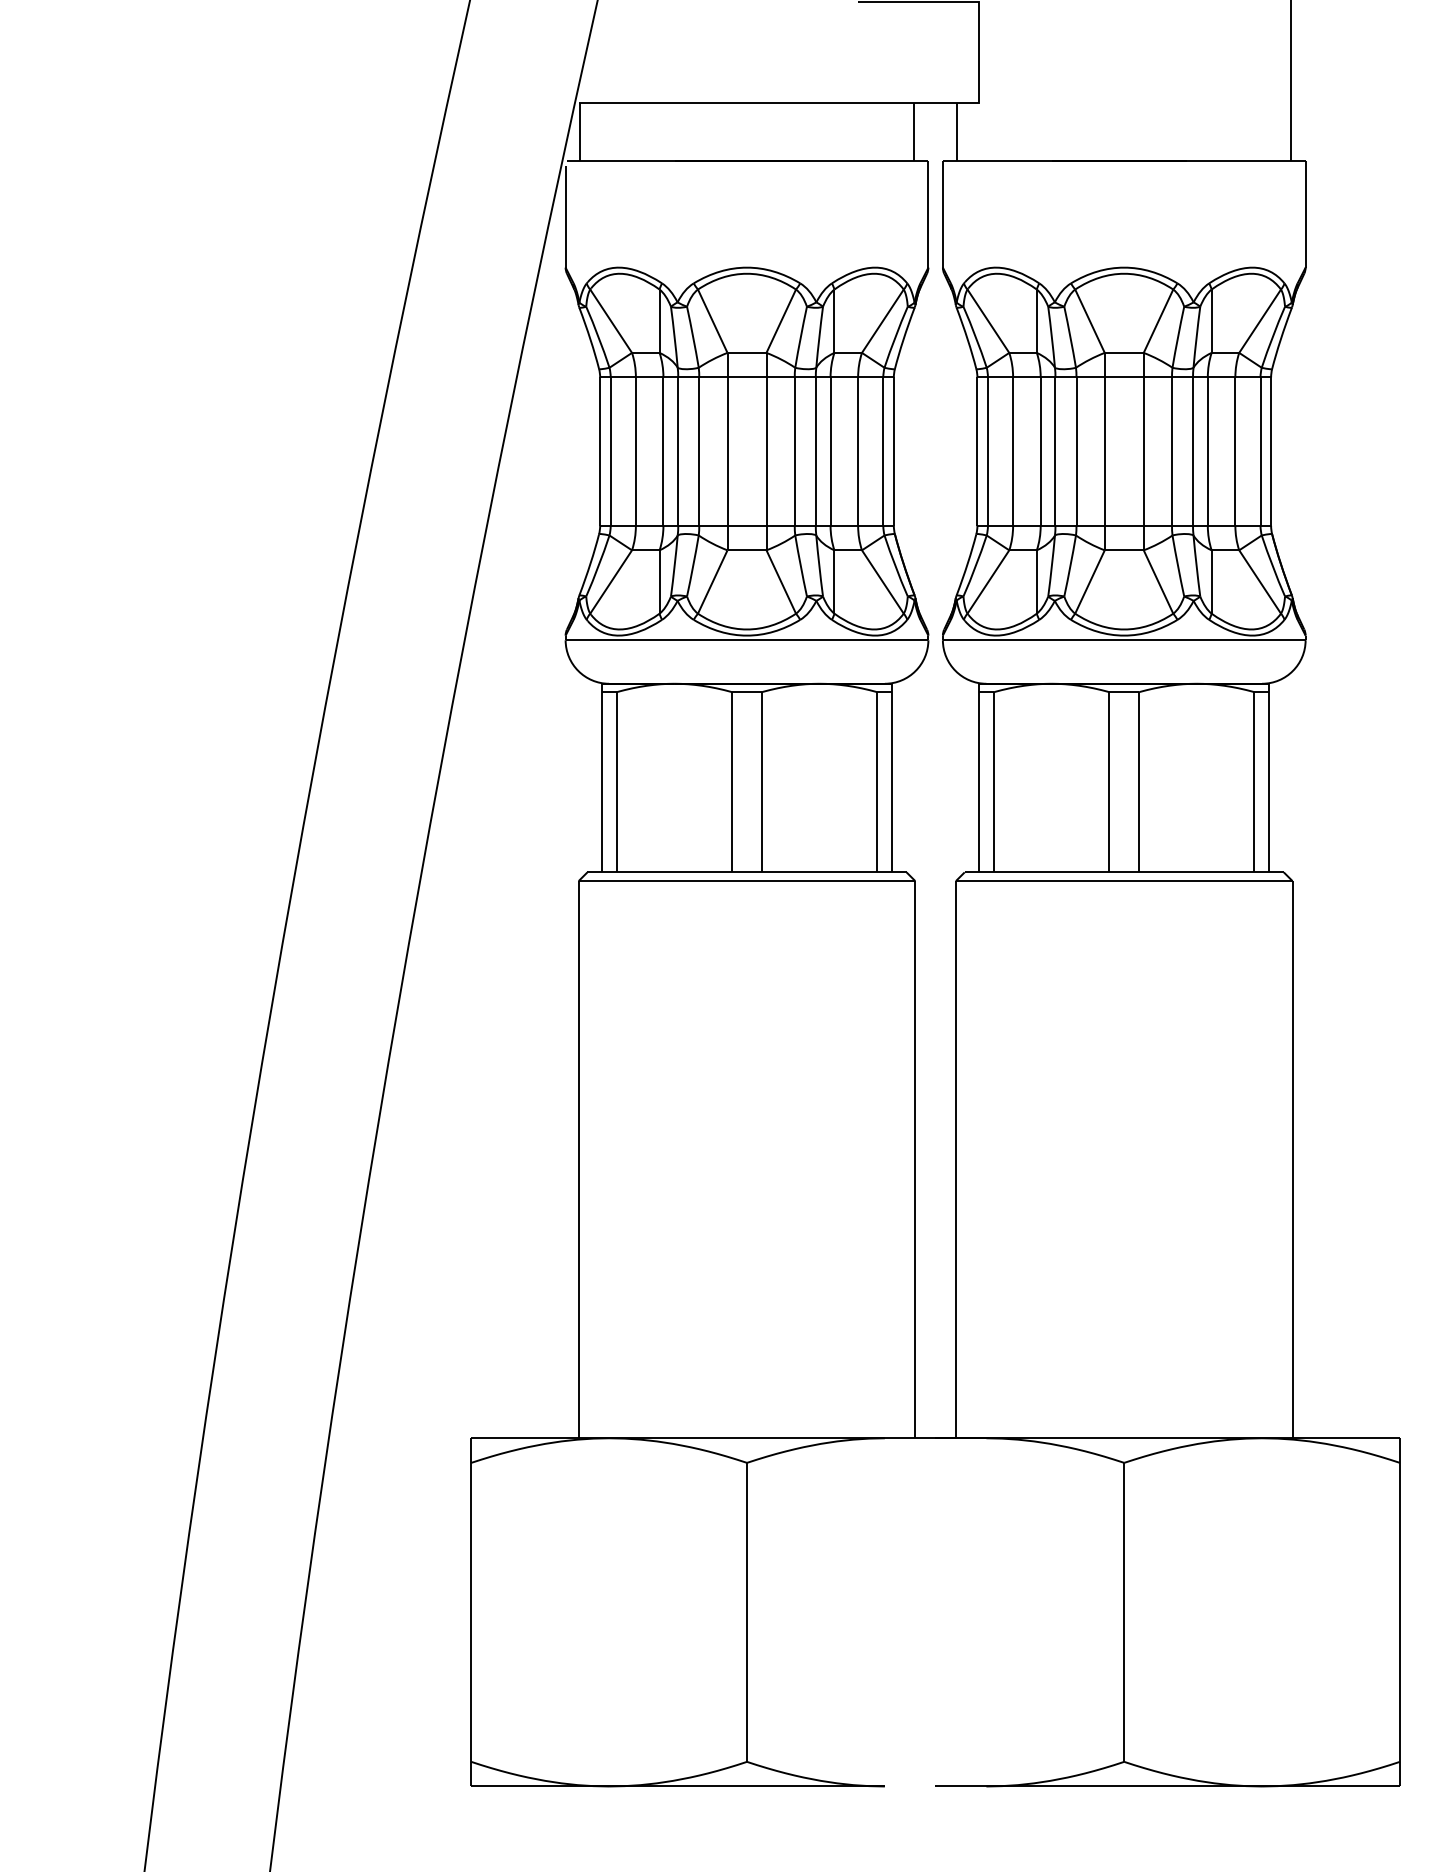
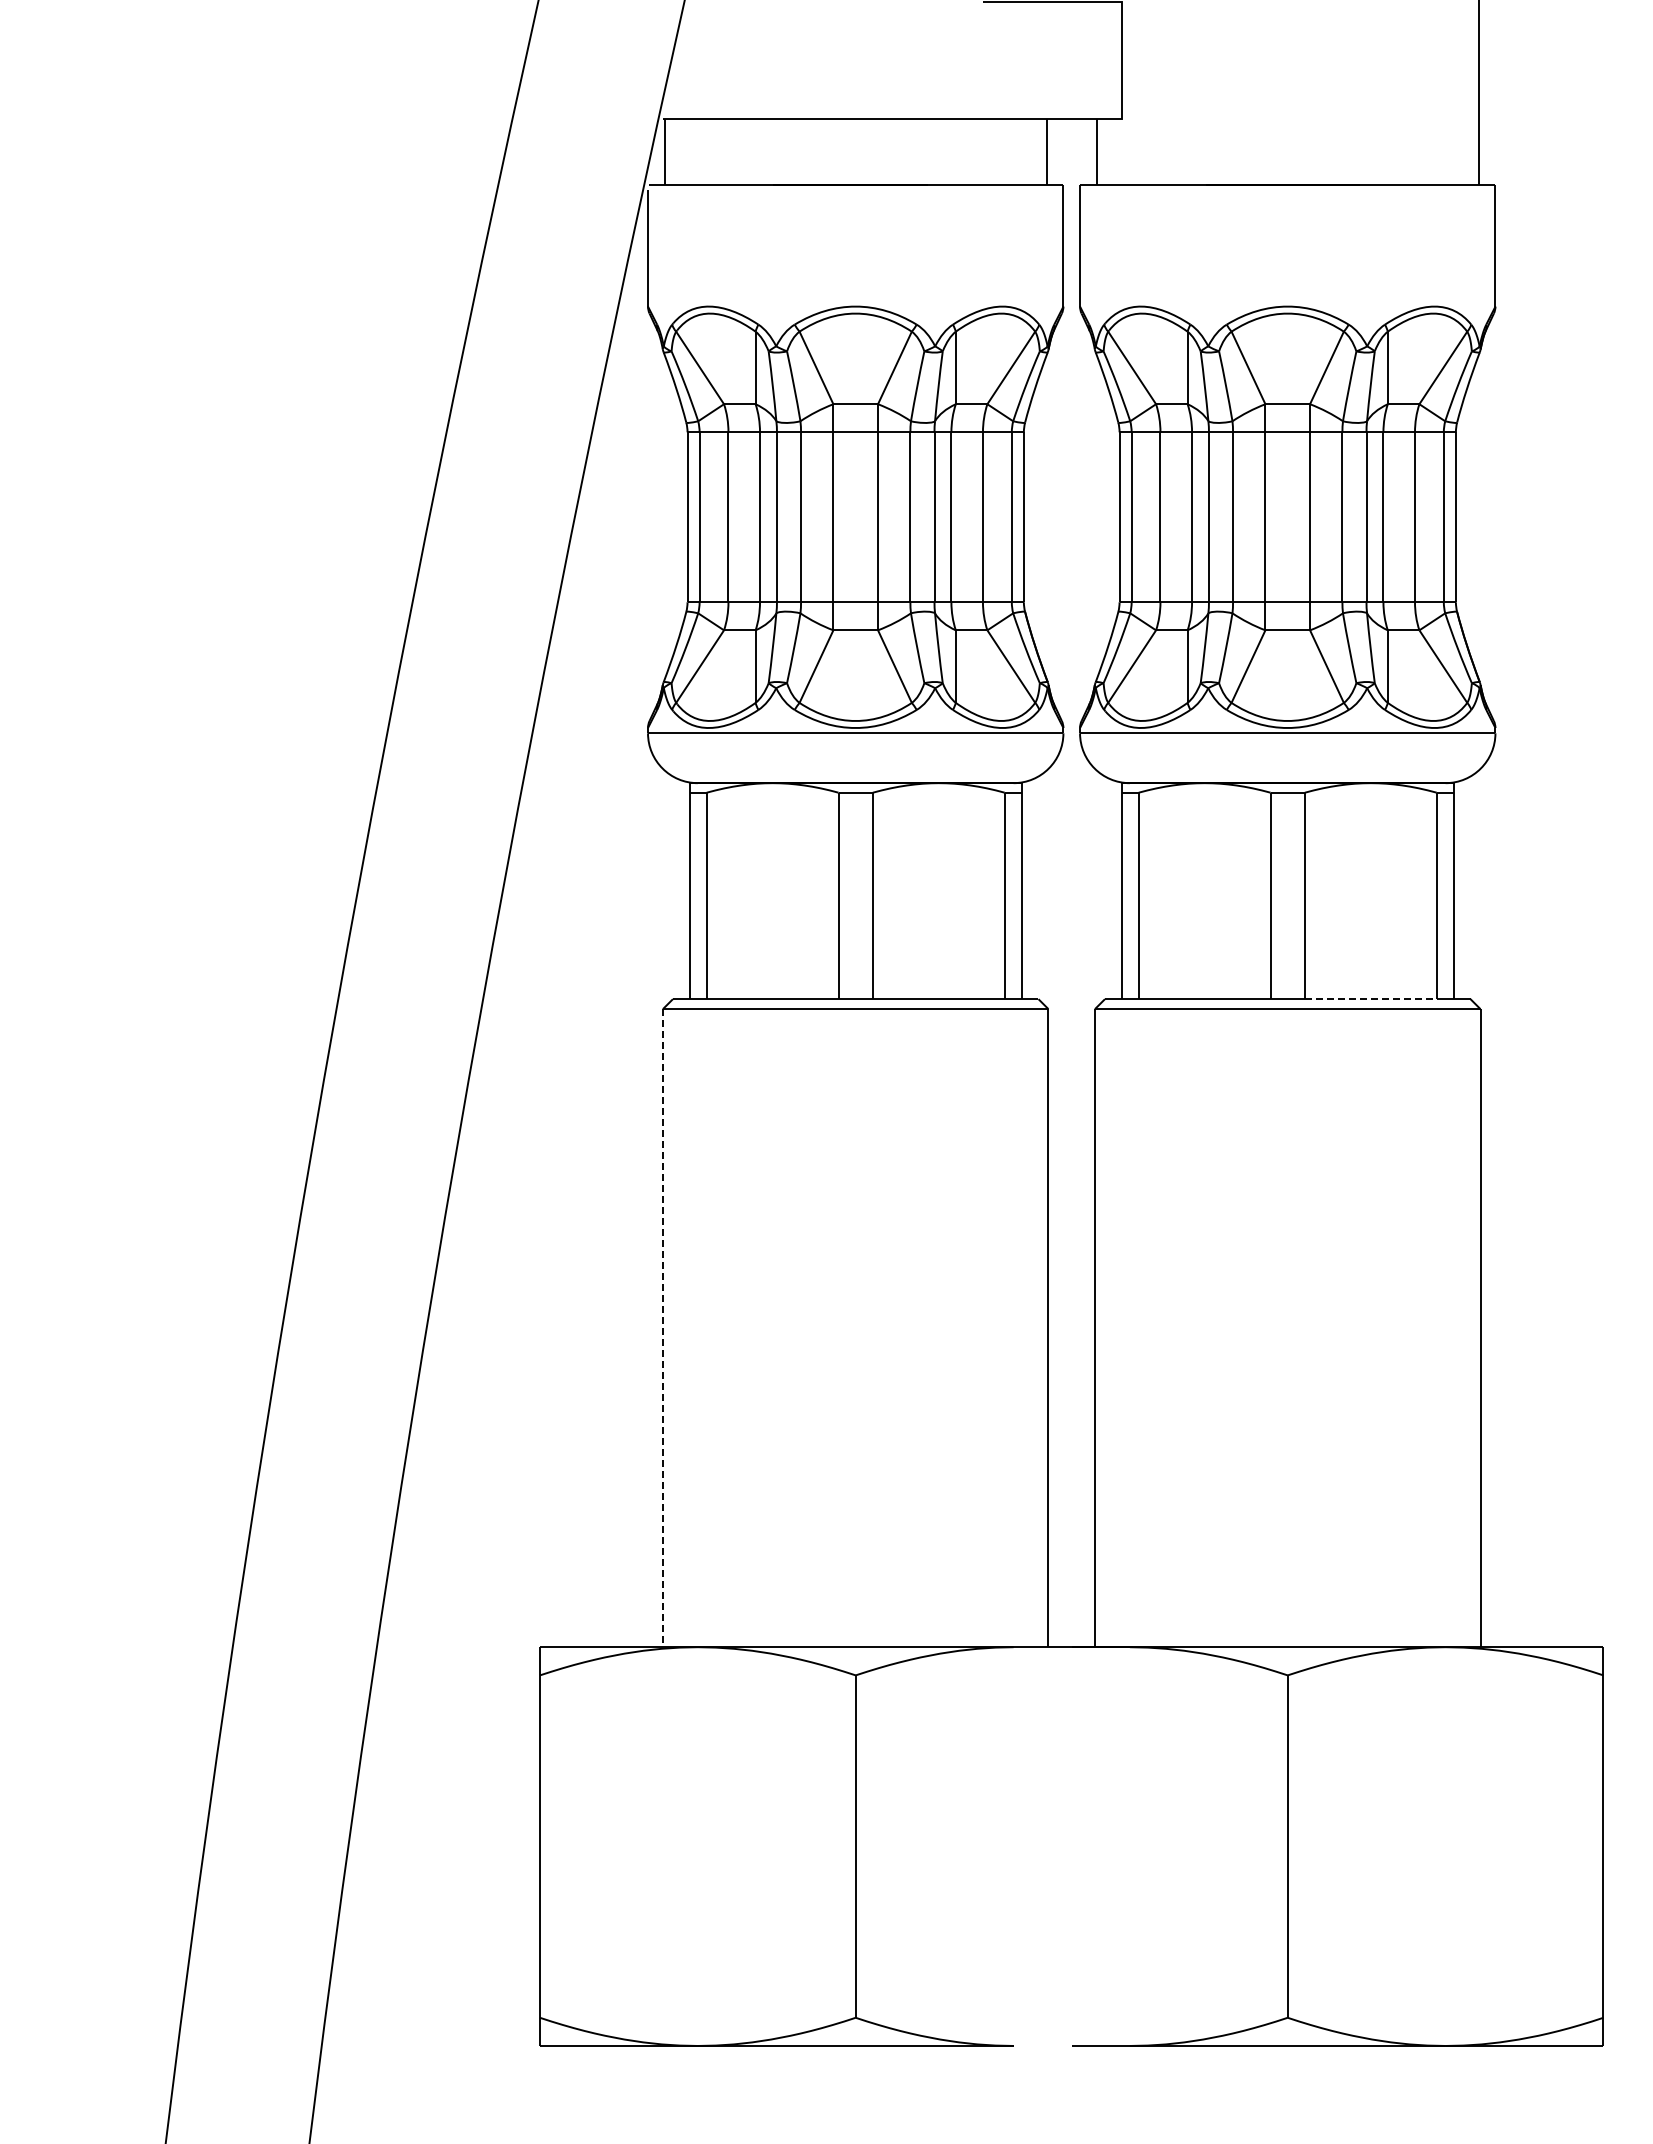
line: (1196, 872) -> (1370, 999), solid -> dashed
line: (578, 1159) -> (662, 1328), solid -> dashed

